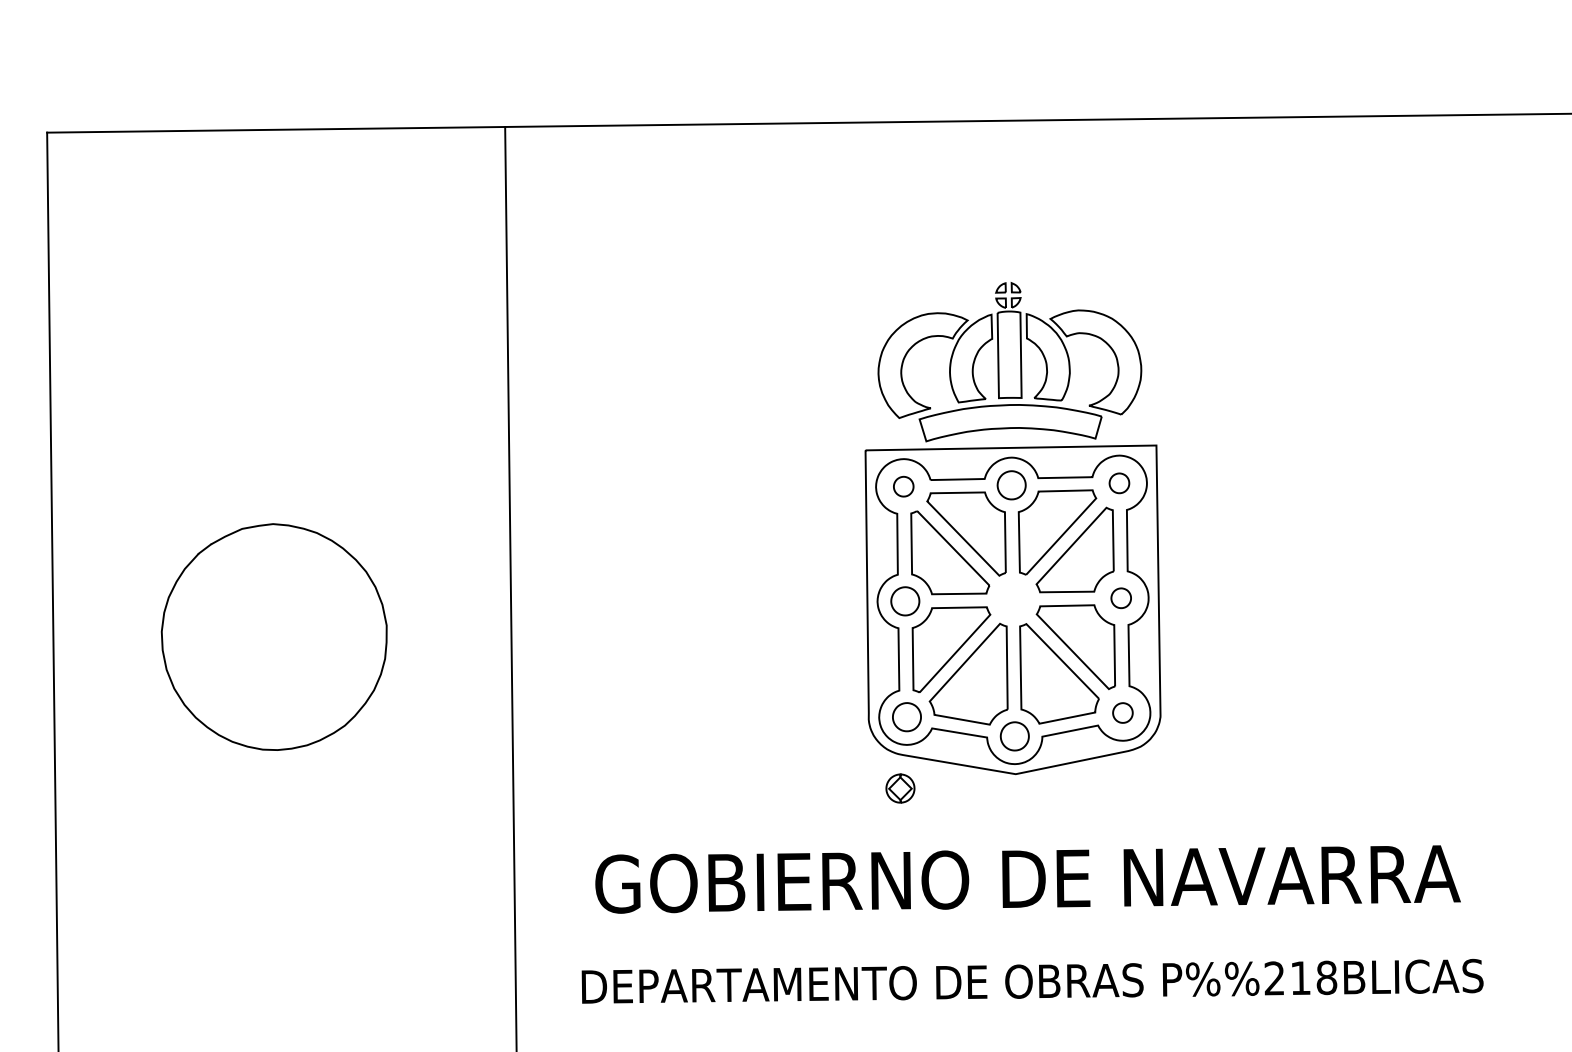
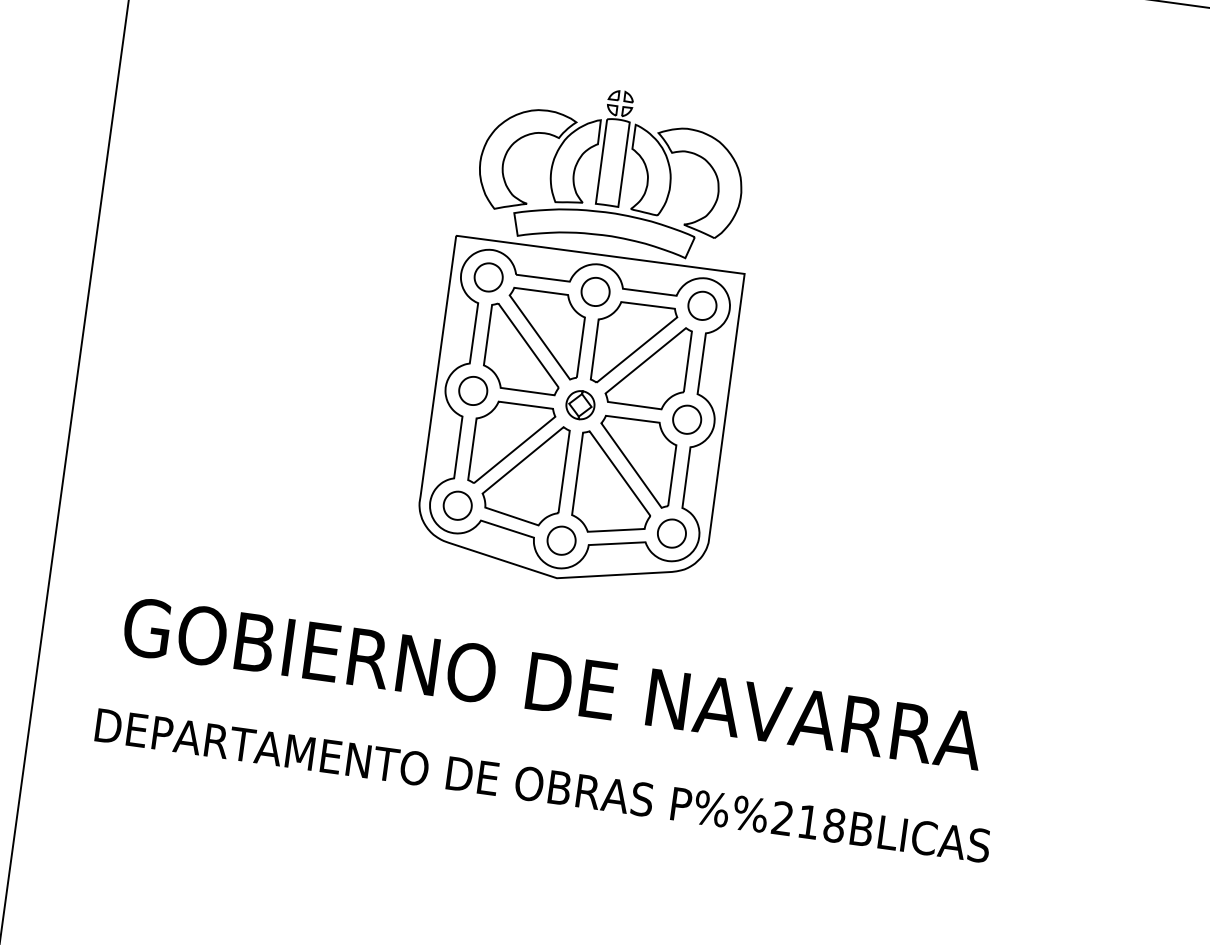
part: (1119, 483) -> (702, 306), size x1.43
part: (903, 486) -> (488, 277), size x1.43
part: (1121, 598) -> (687, 420), size x1.43
part: (1122, 712) -> (671, 532), size x1.43
part: (900, 788) -> (580, 405), moved

